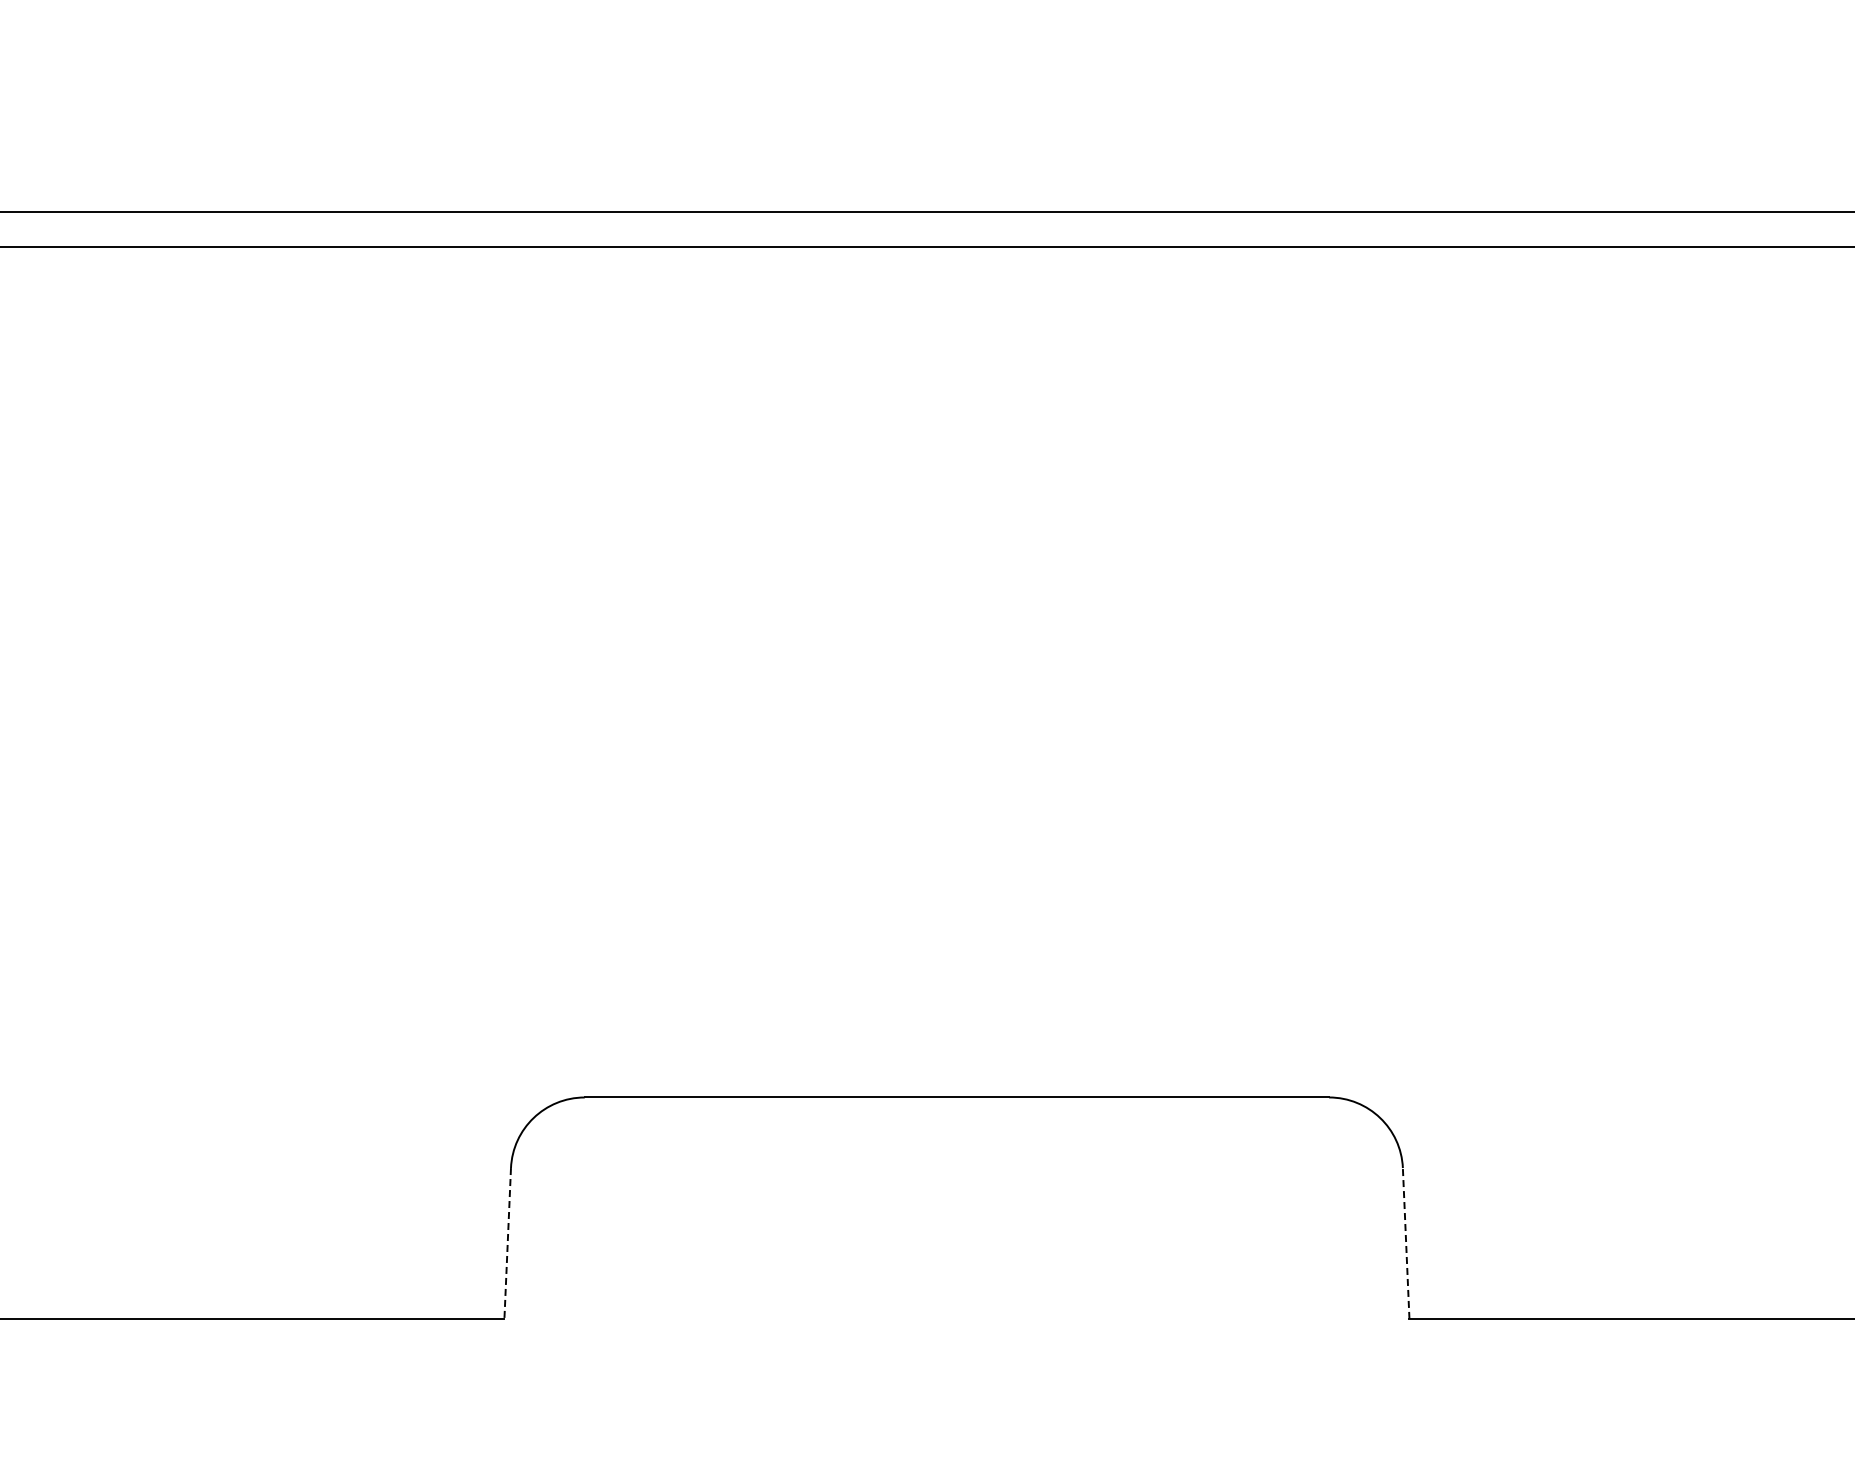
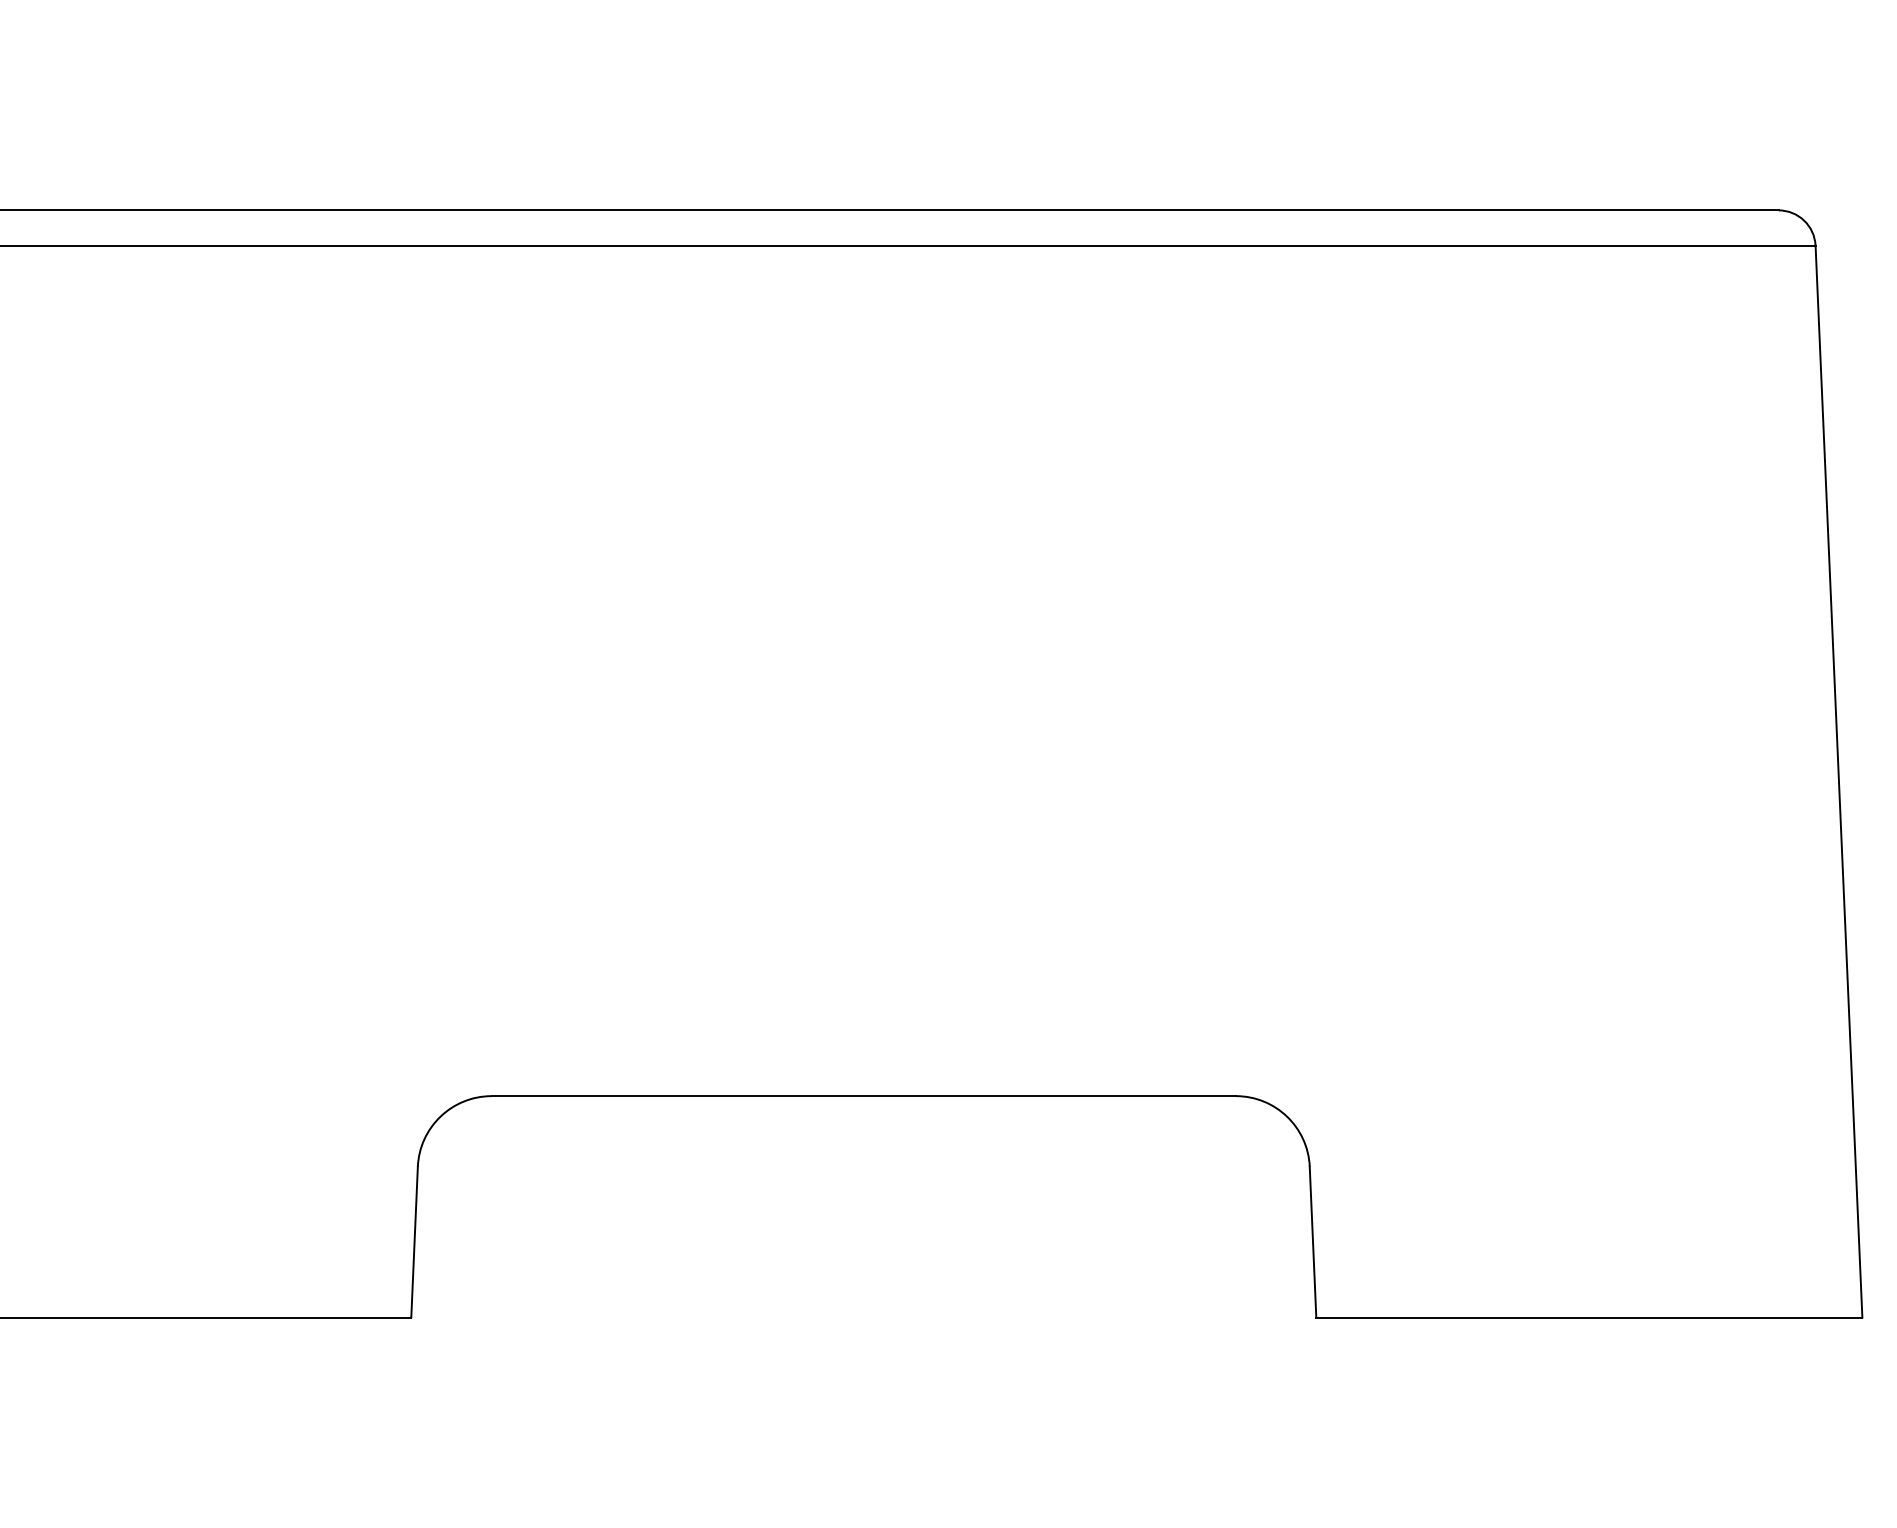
line: (507, 1243) -> (414, 1242), dashed -> solid
line: (1406, 1243) -> (1313, 1242), dashed -> solid

